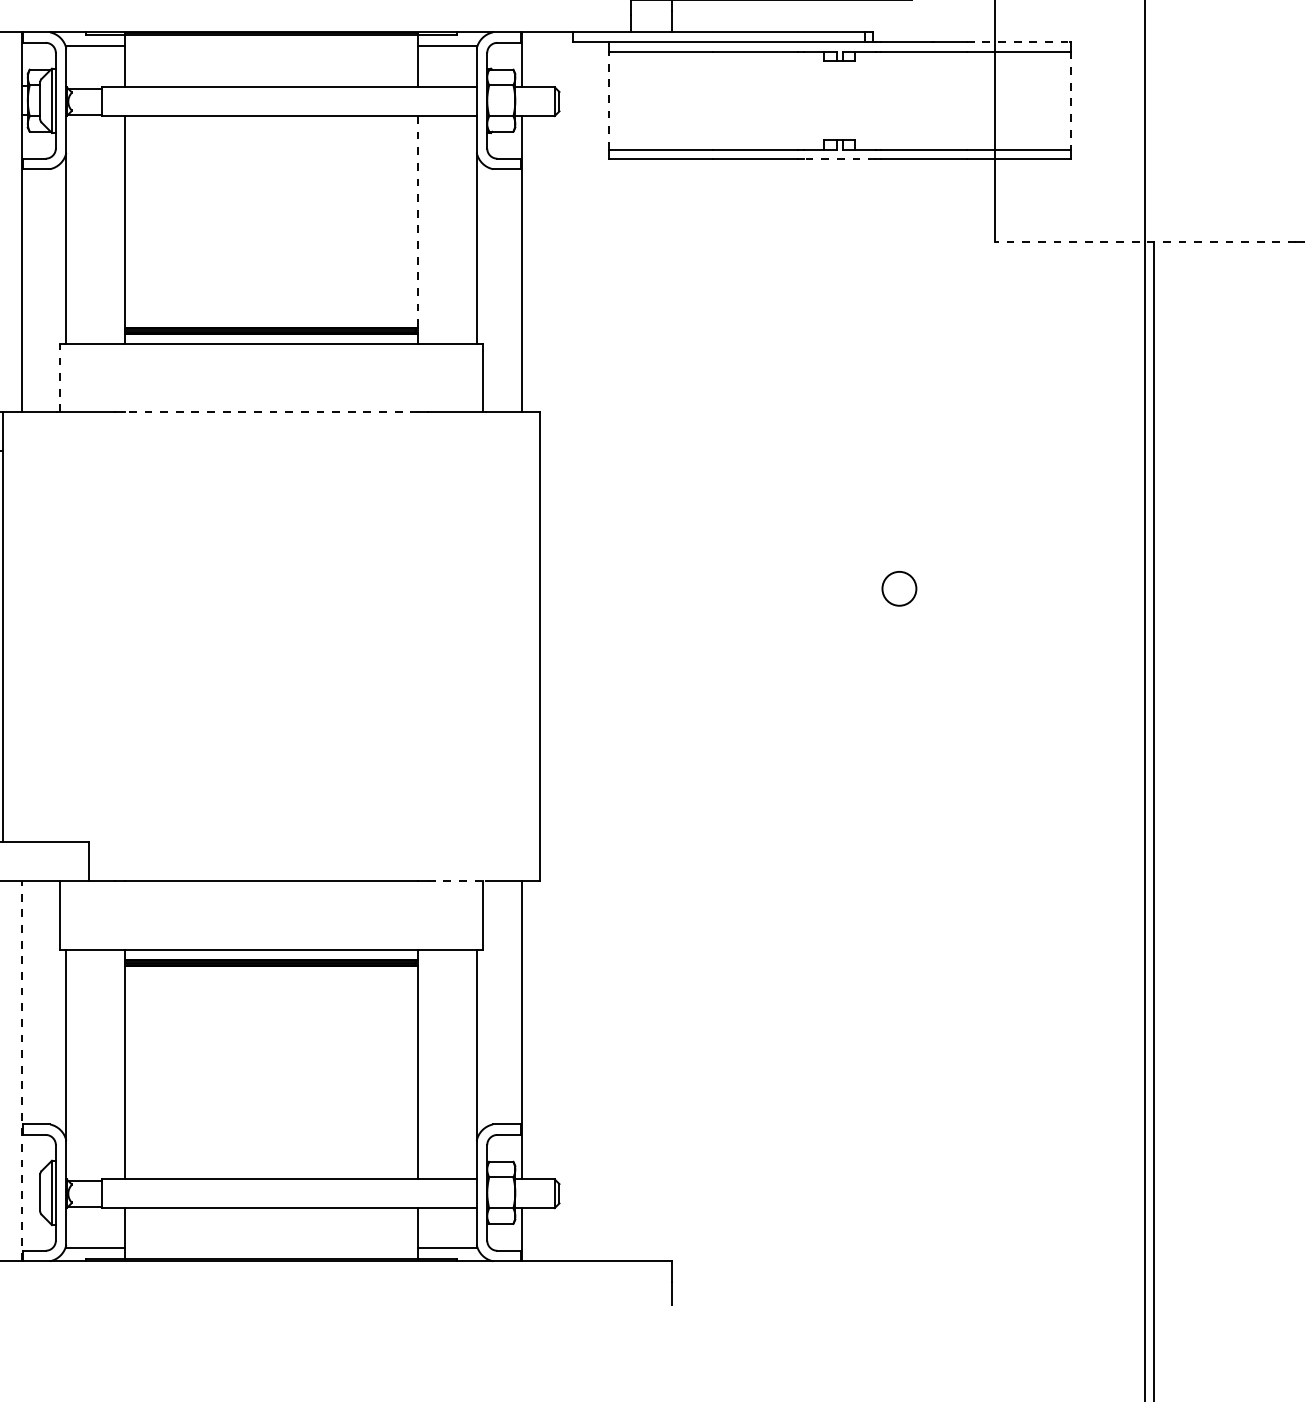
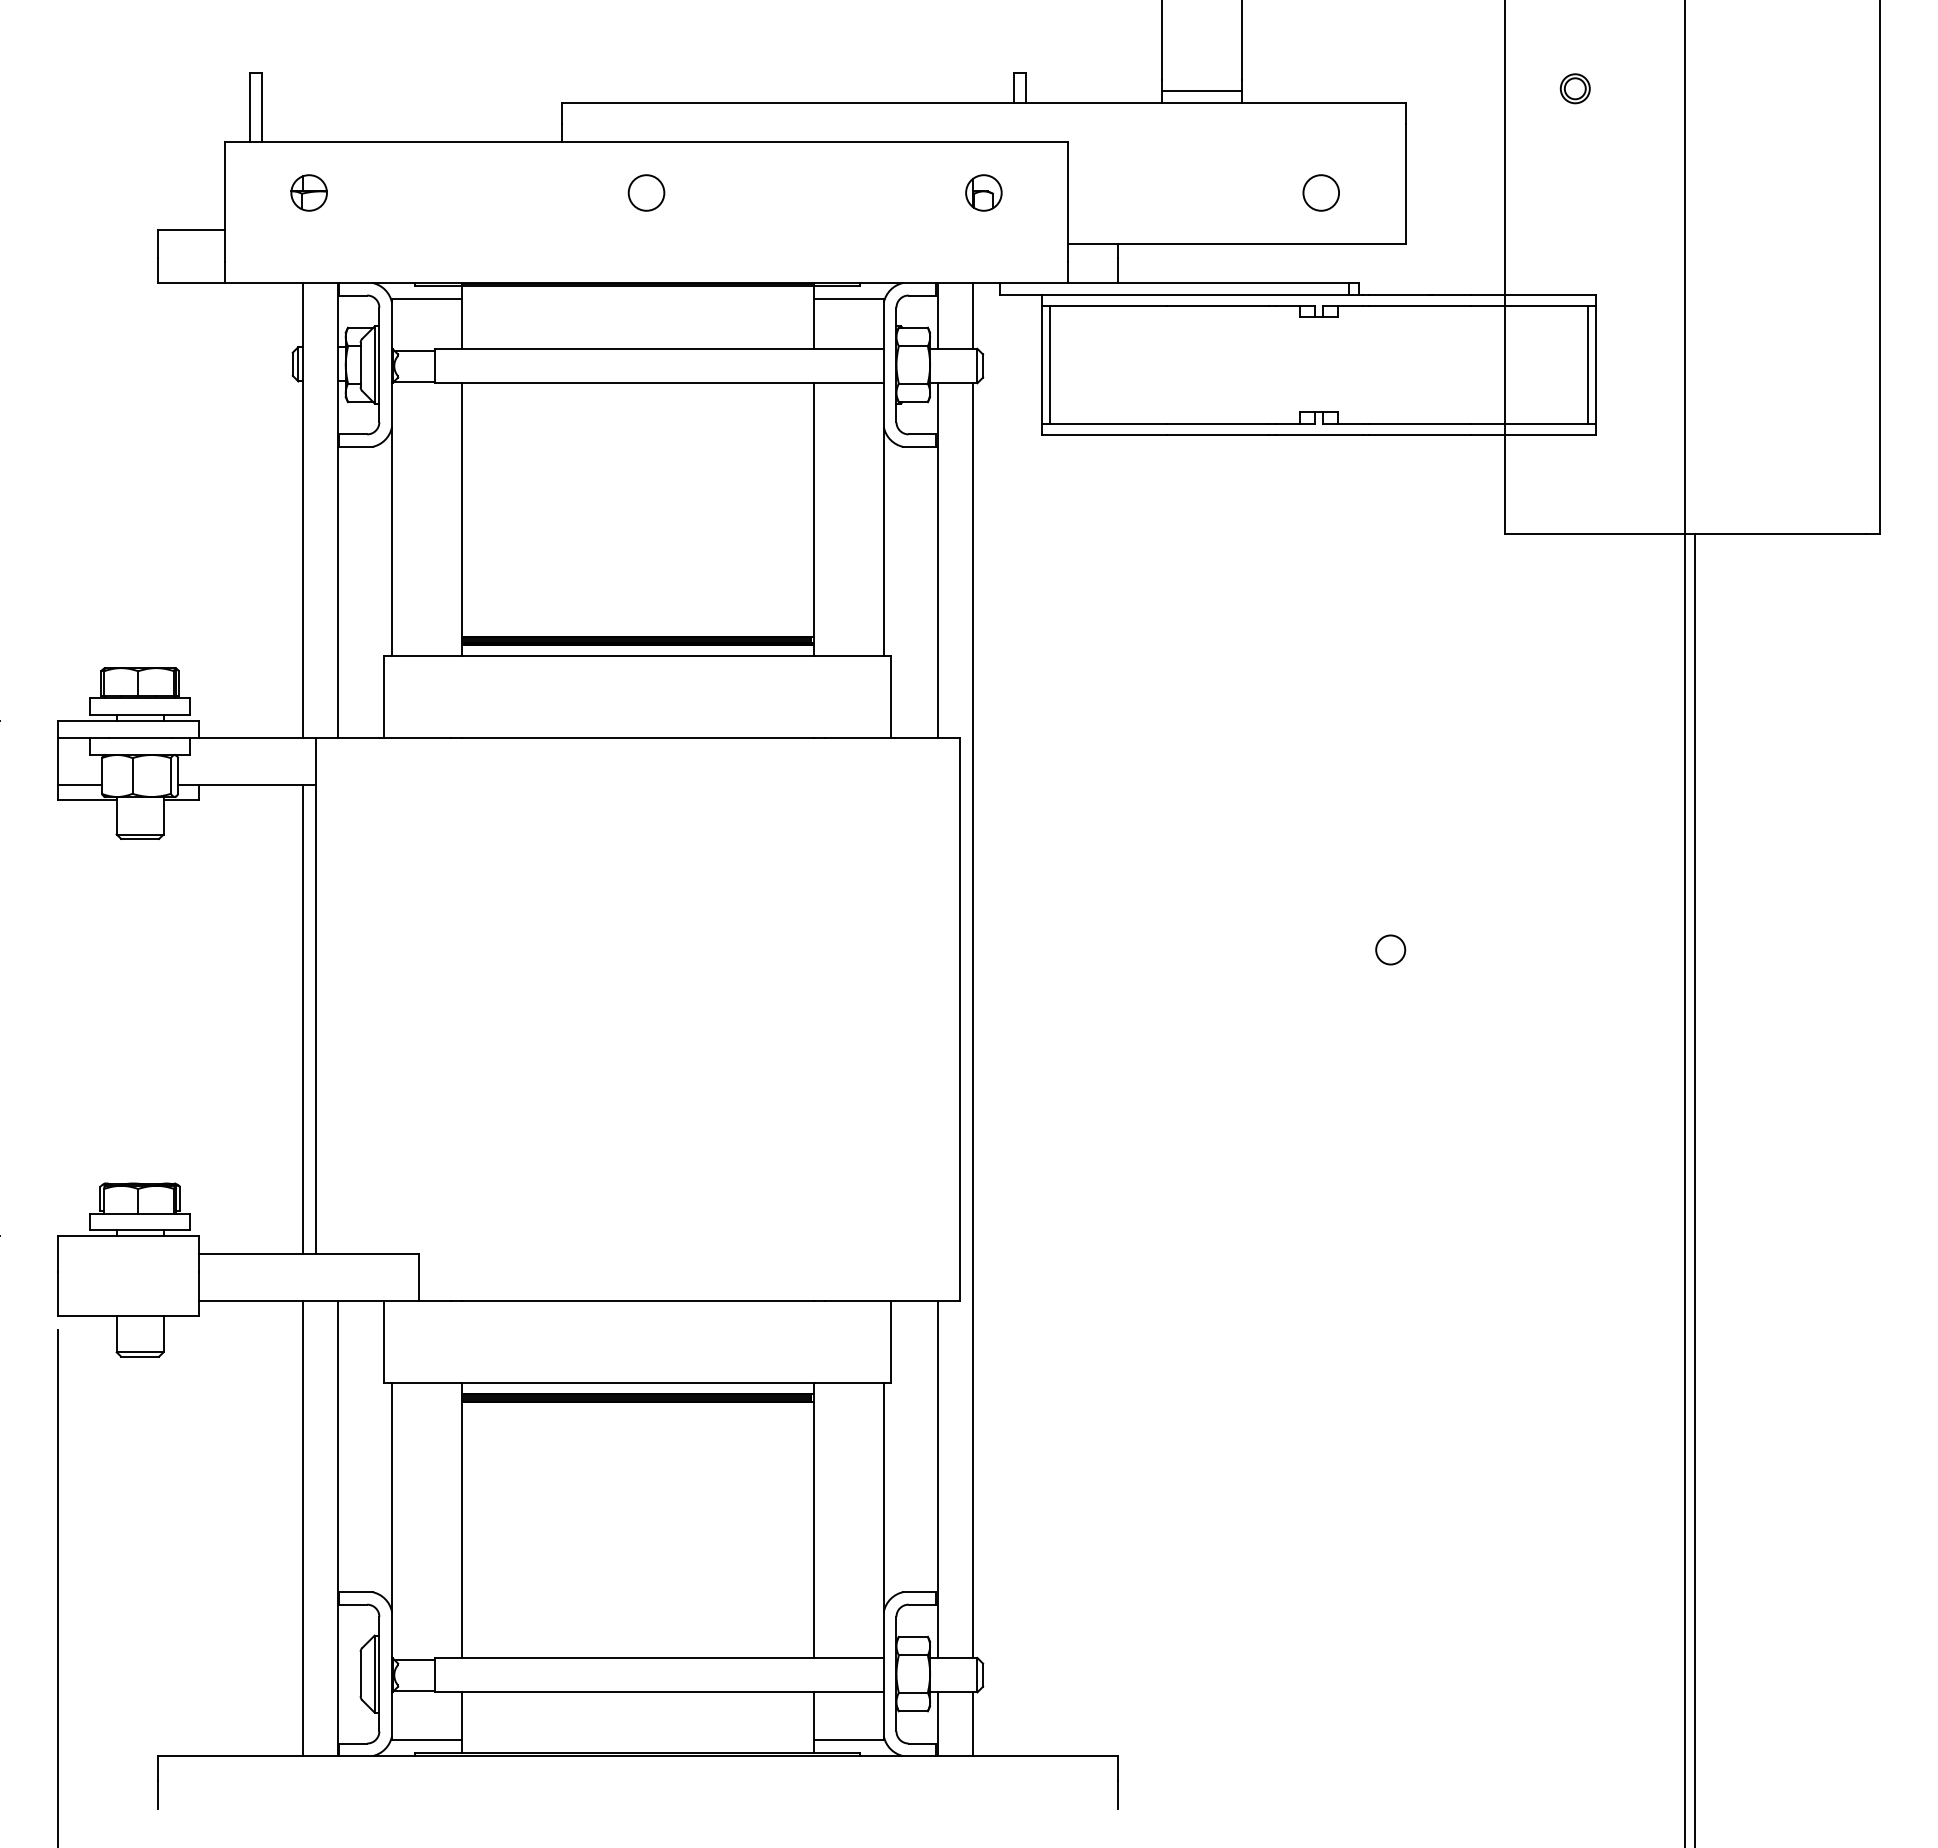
line: (1018, 41) -> (1533, 294), dashed -> solid
line: (551, 59) -> (973, 315), added
line: (609, 100) -> (1042, 364), dashed -> solid
line: (615, 100) -> (1050, 364), added
line: (1064, 100) -> (1588, 364), added
line: (1071, 100) -> (1596, 364), dashed -> solid
line: (839, 158) -> (1318, 434), dashed -> solid
line: (418, 222) -> (813, 510), dashed -> solid
line: (1144, 241) -> (1684, 533), dashed -> solid
line: (60, 378) -> (384, 697), dashed -> solid
line: (271, 412) -> (637, 738), dashed -> solid
circle: (899, 588) -> (1390, 949), size x0.71
line: (551, 647) -> (973, 1020), added
line: (457, 881) -> (860, 1300), dashed -> solid
line: (21, 1071) -> (338, 1528), dashed -> solid
line: (551, 1234) -> (973, 1724), added

